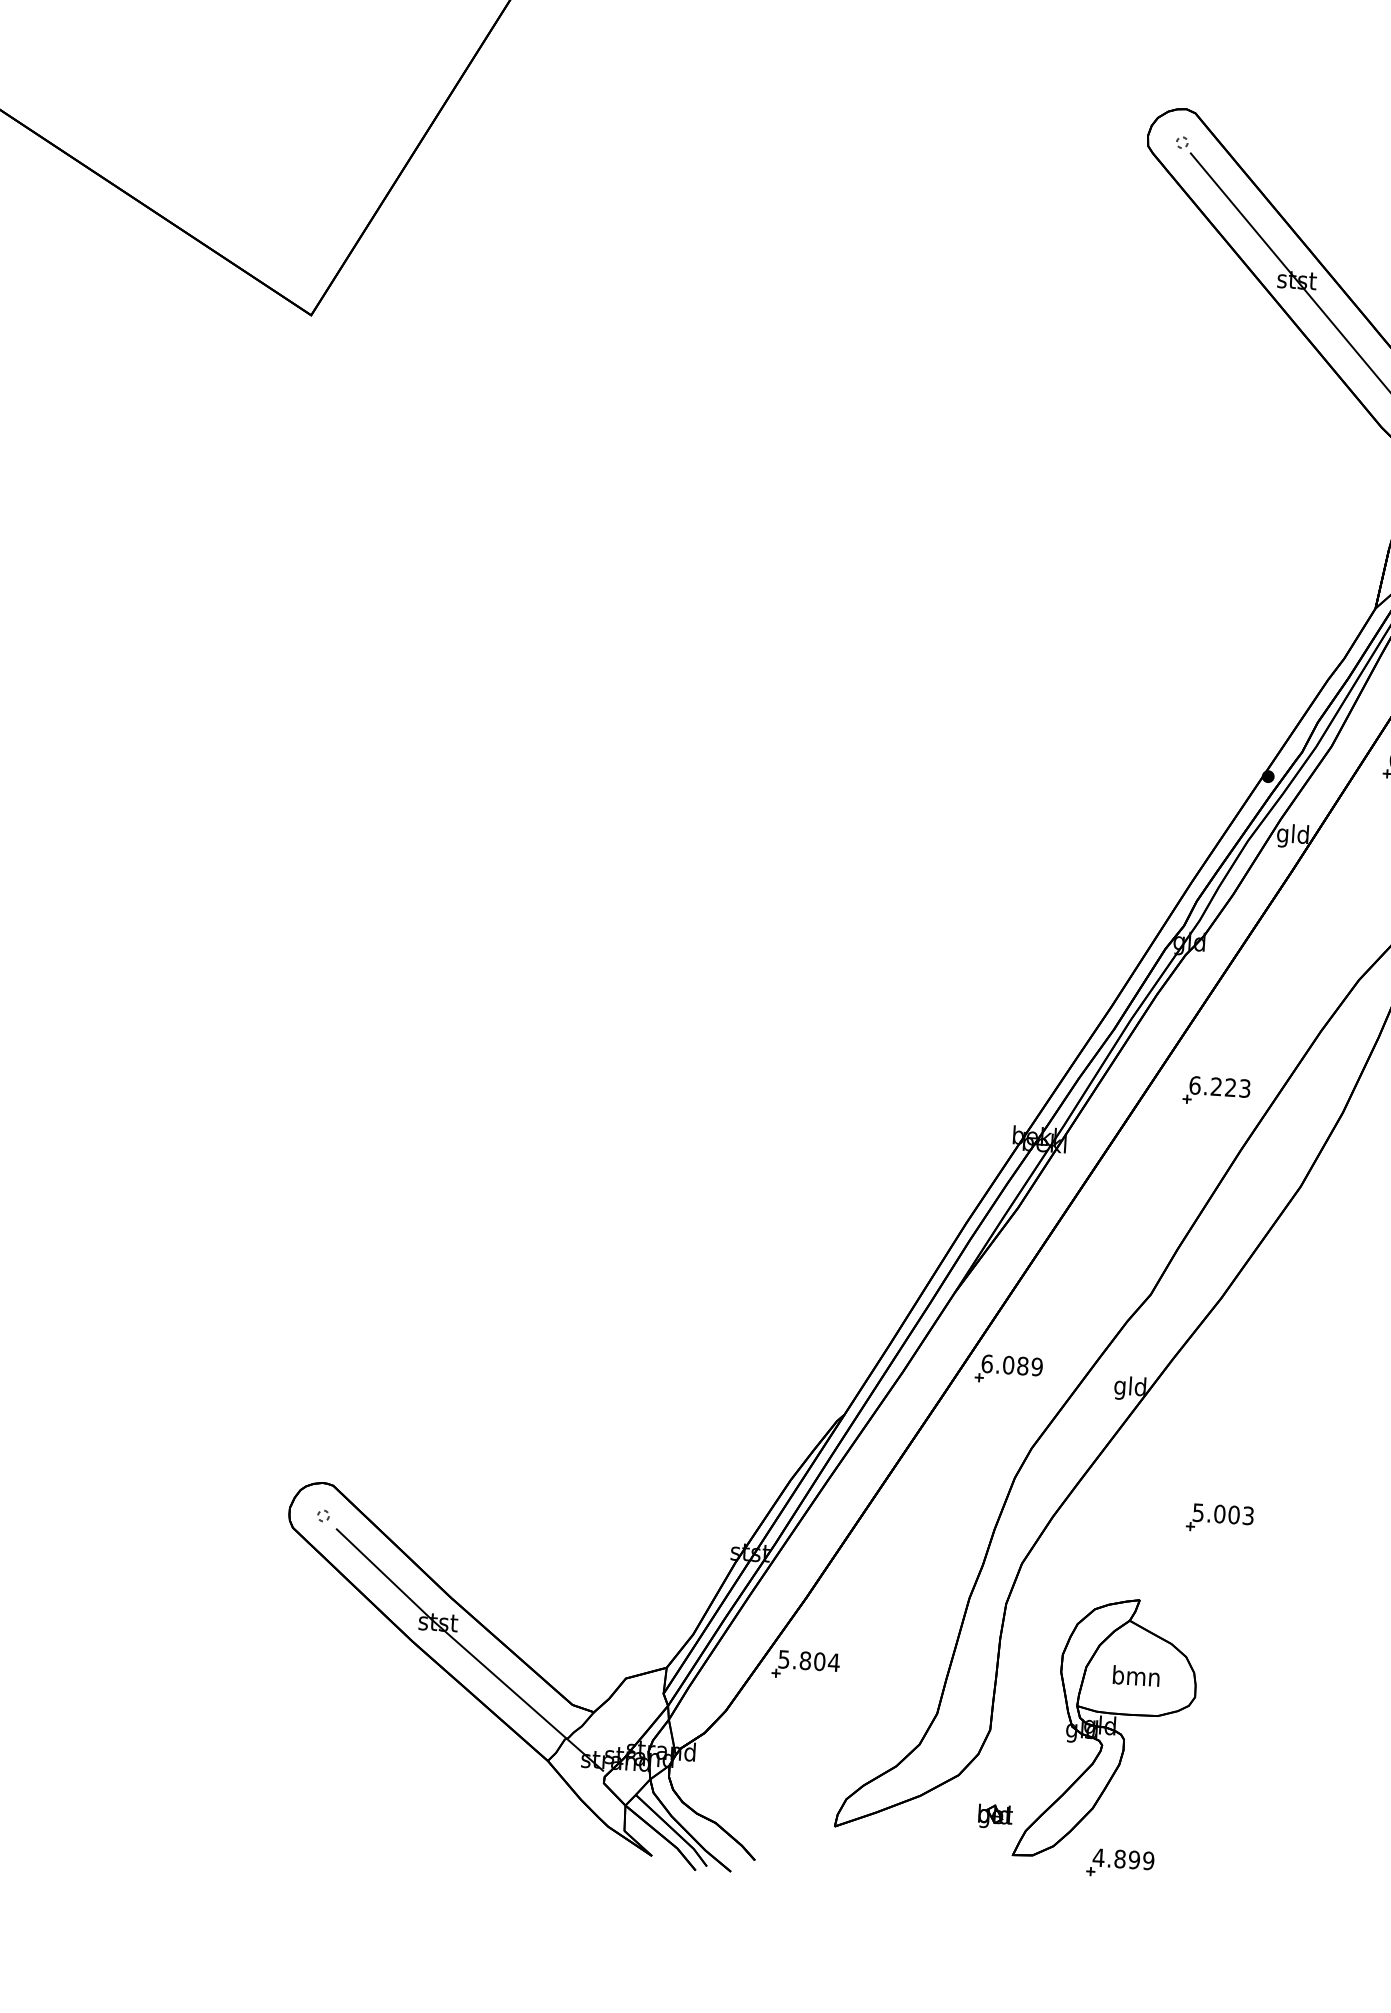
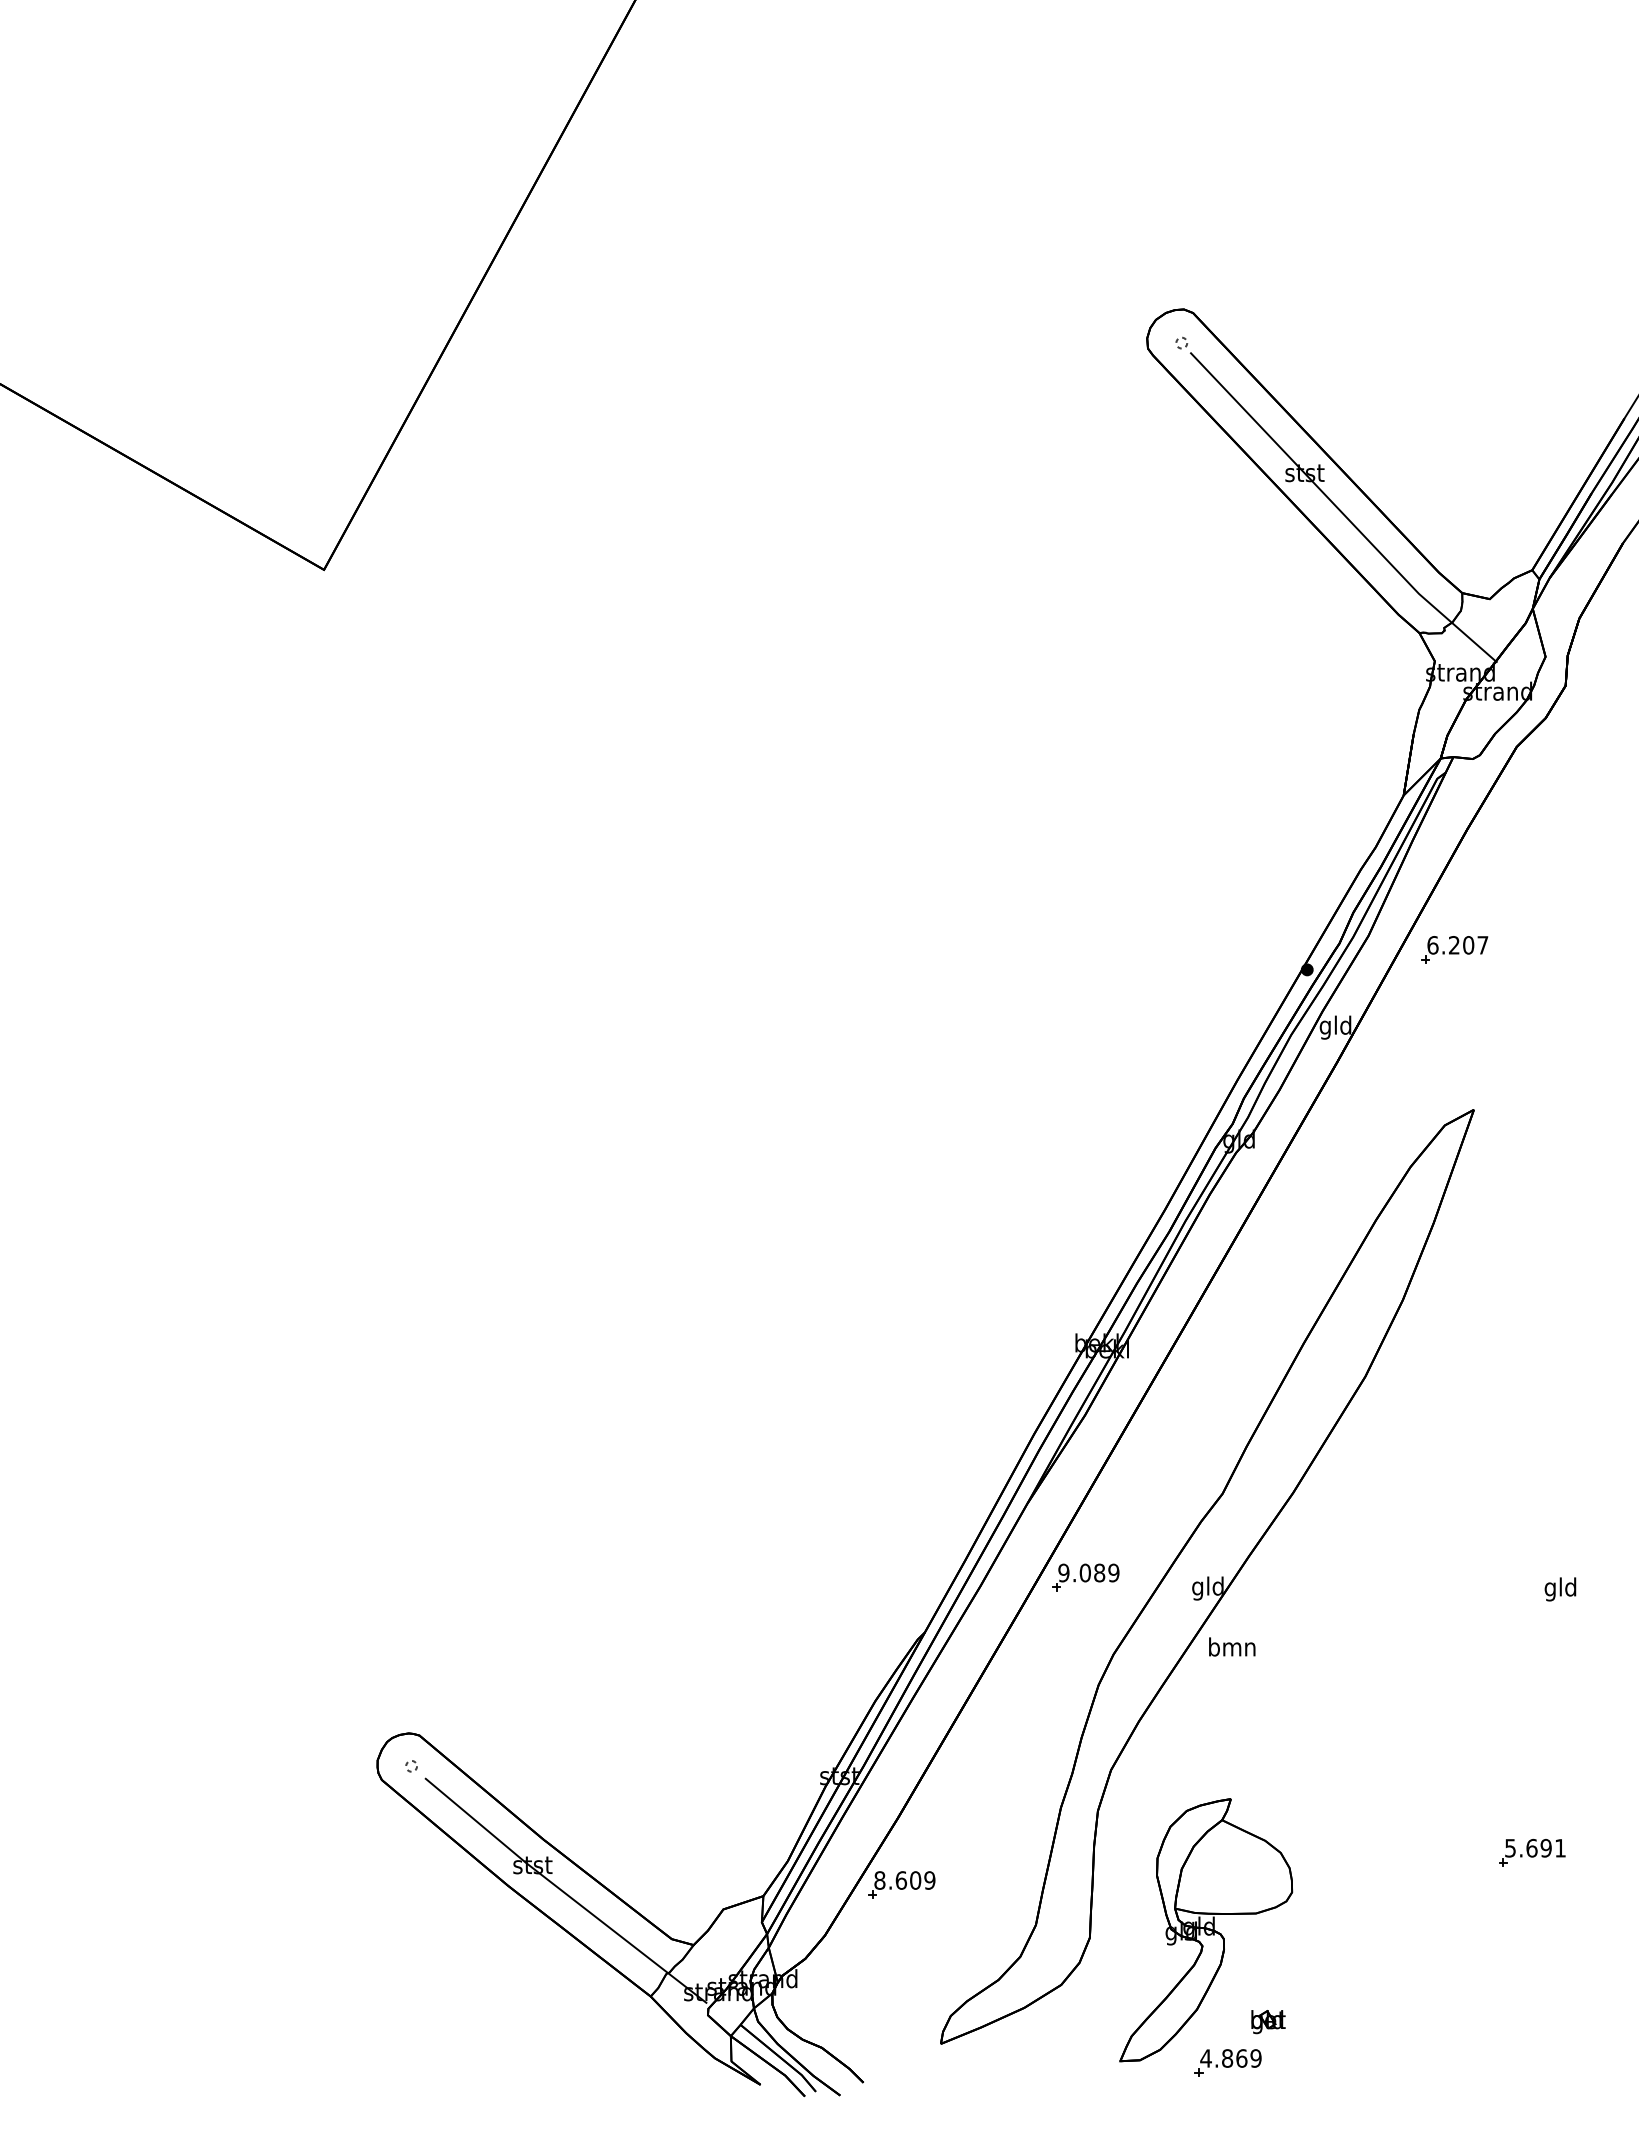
part: (1216, 1090) -> (1275, 1286), removed
text: (986, 1363) -> (1063, 1572), 6.089 -> 9.089
part: (1219, 1518) -> (1305, 1712), removed
text: (808, 1661) -> (904, 1880), 5.804 -> 8.609
text: (1136, 1675) -> (1232, 1646), moved
part: (995, 1817) -> (1268, 2022), moved
text: (1134, 1859) -> (1241, 2058), 4.899 -> 4.869

